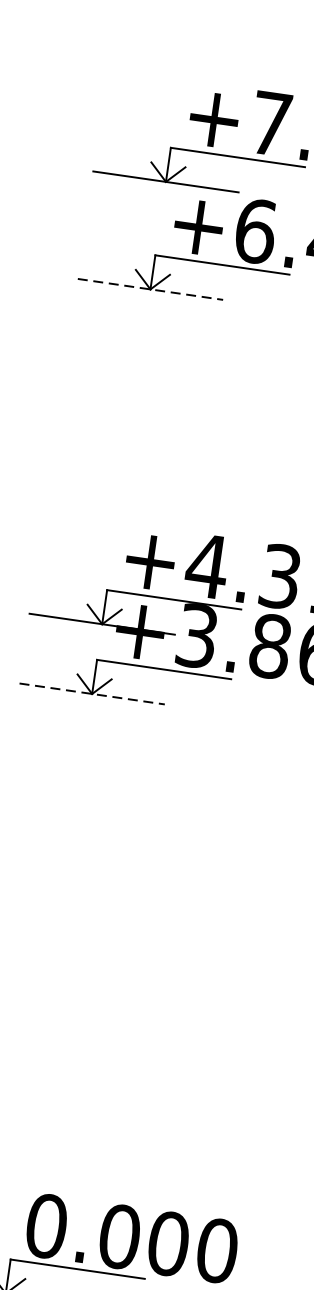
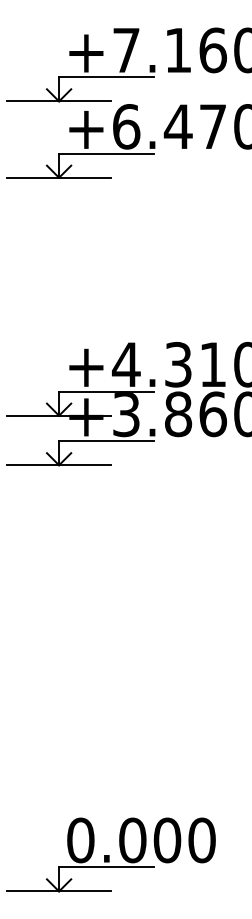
line: (151, 289) -> (59, 177), dashed -> solid
line: (92, 694) -> (59, 465), dashed -> solid

